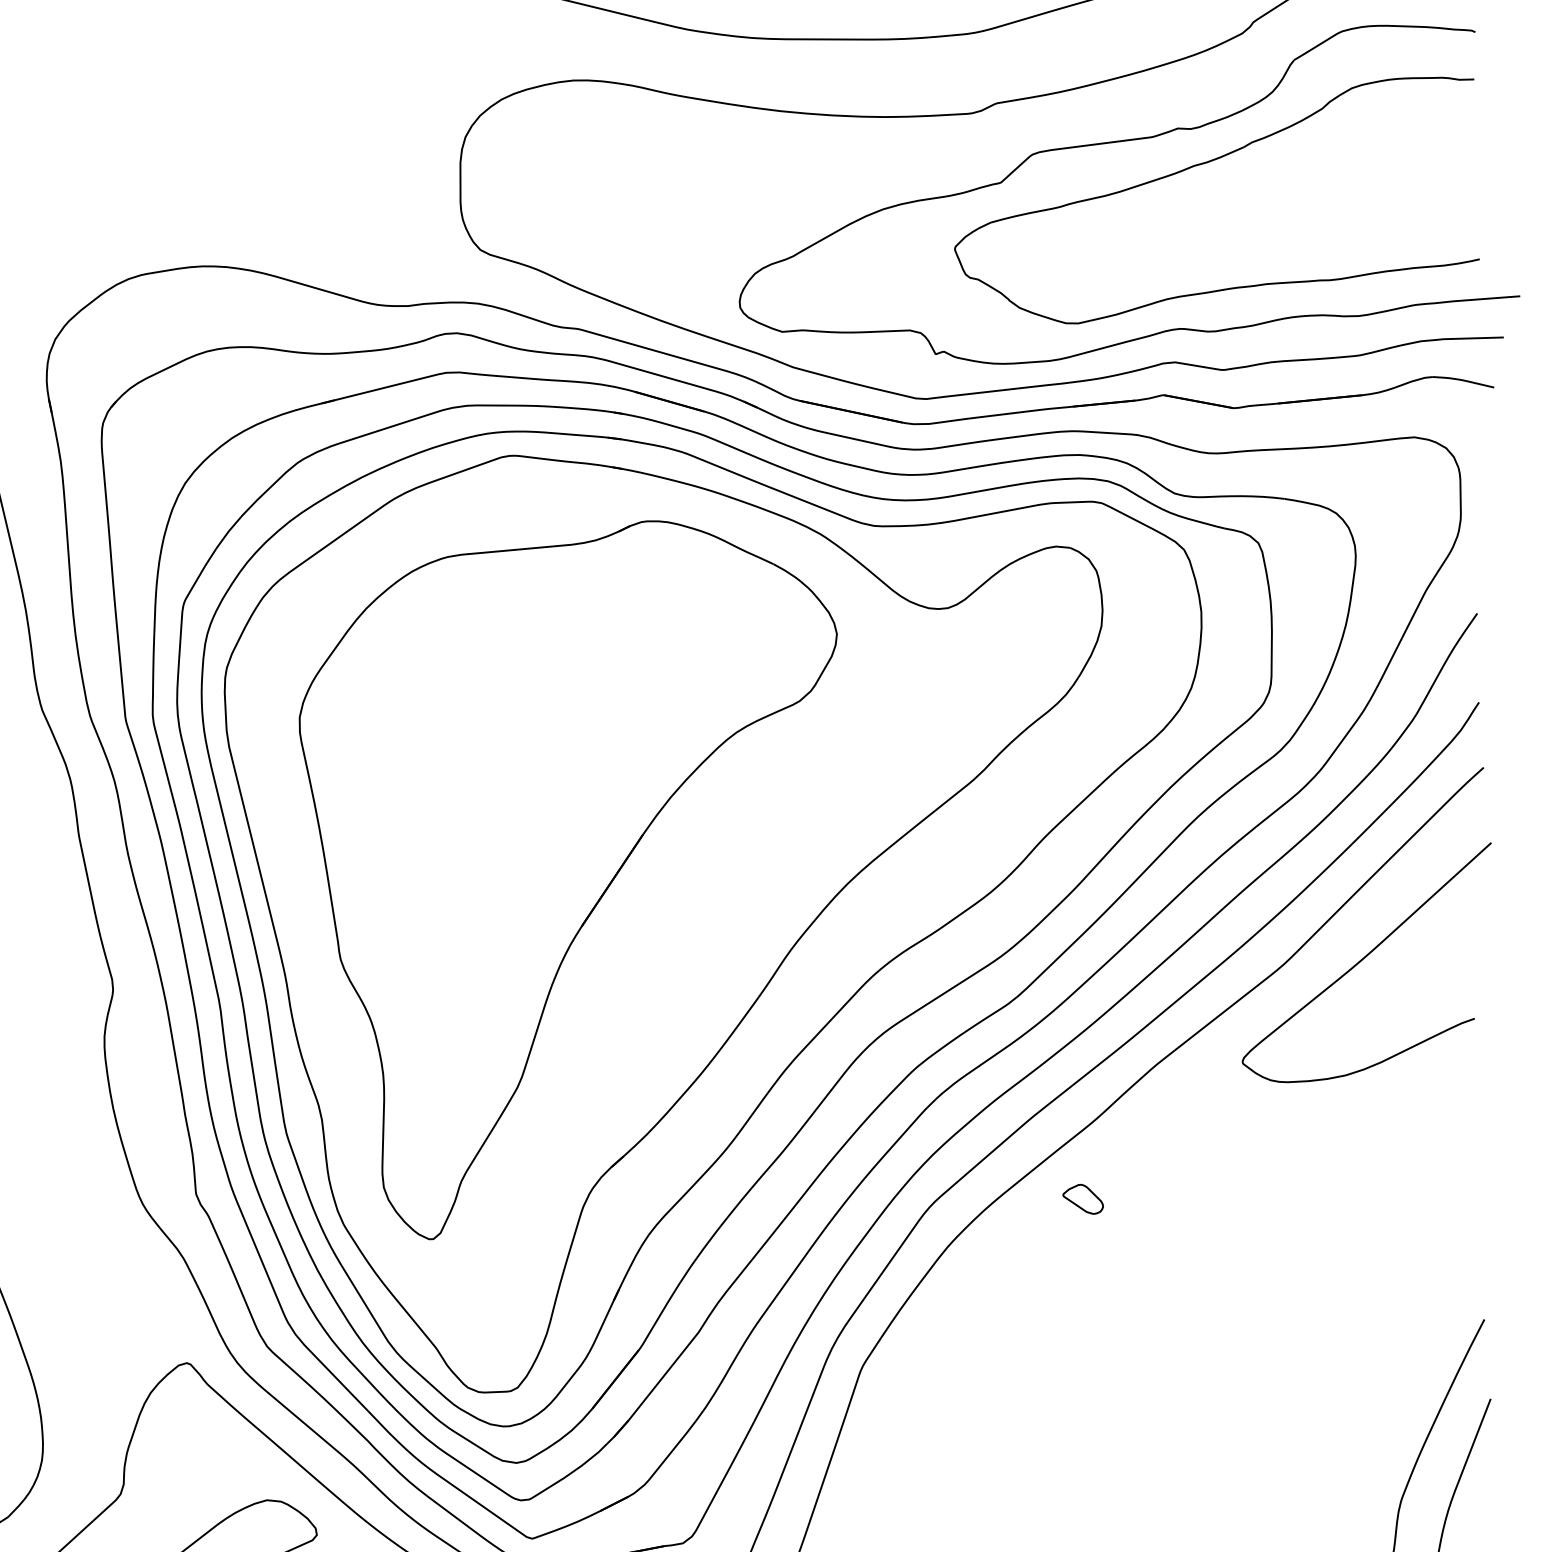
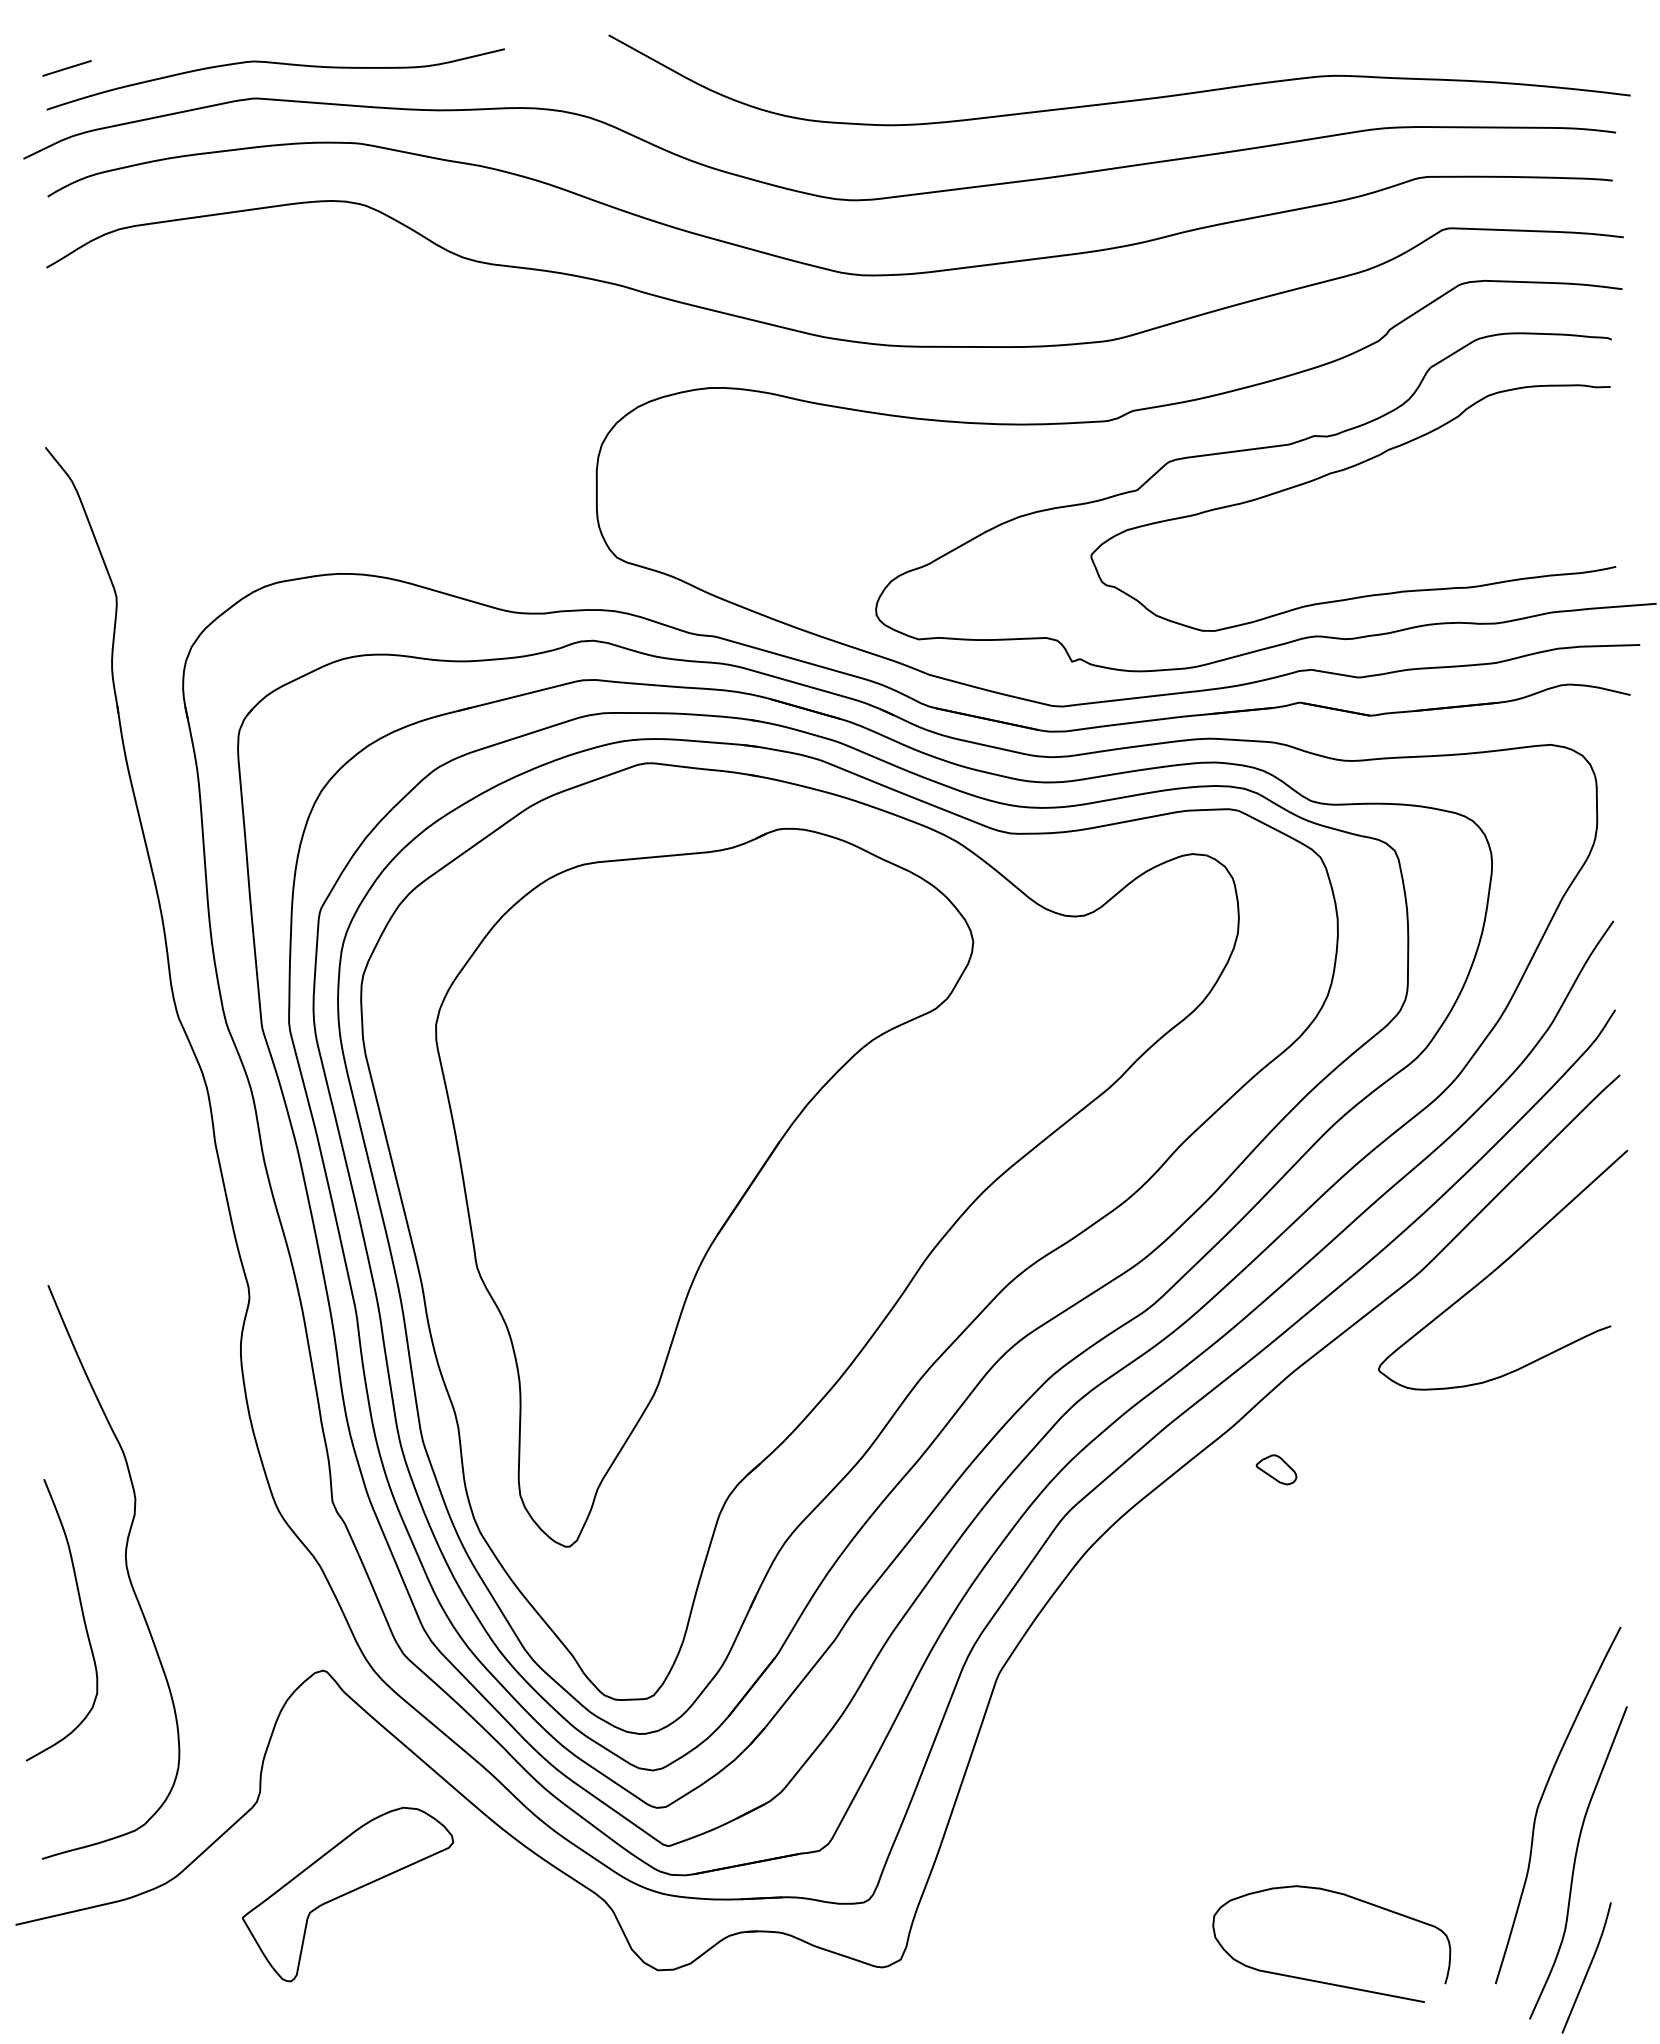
part: (1083, 1198) -> (1276, 1469), moved

